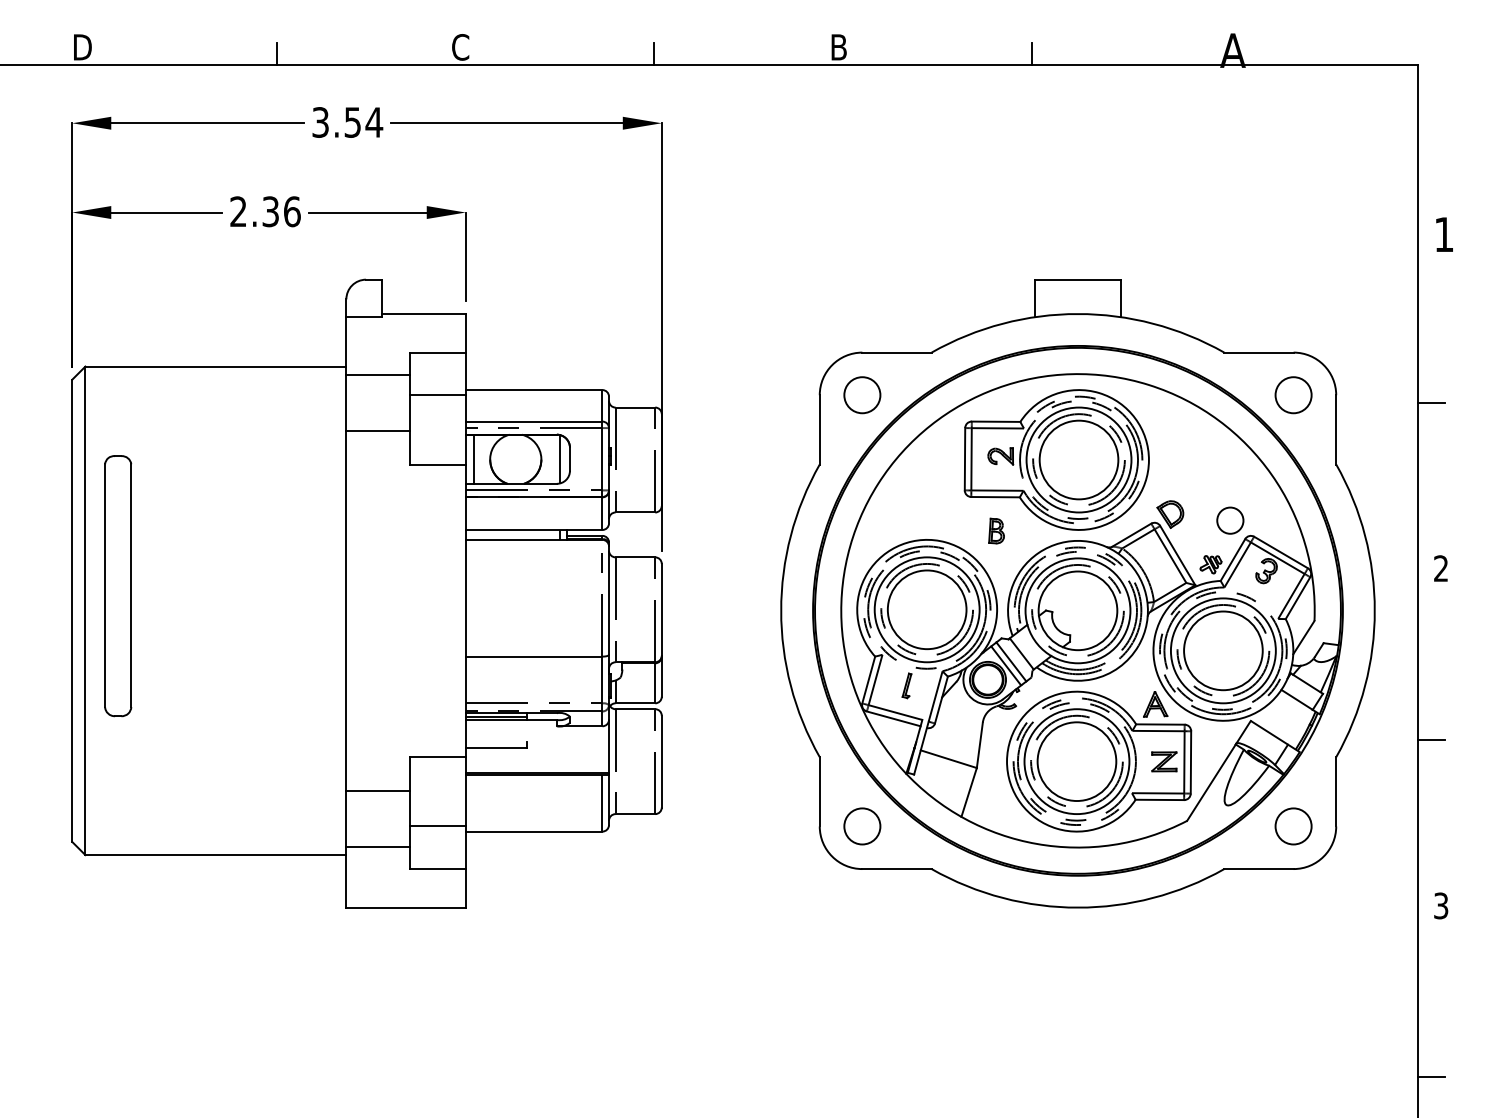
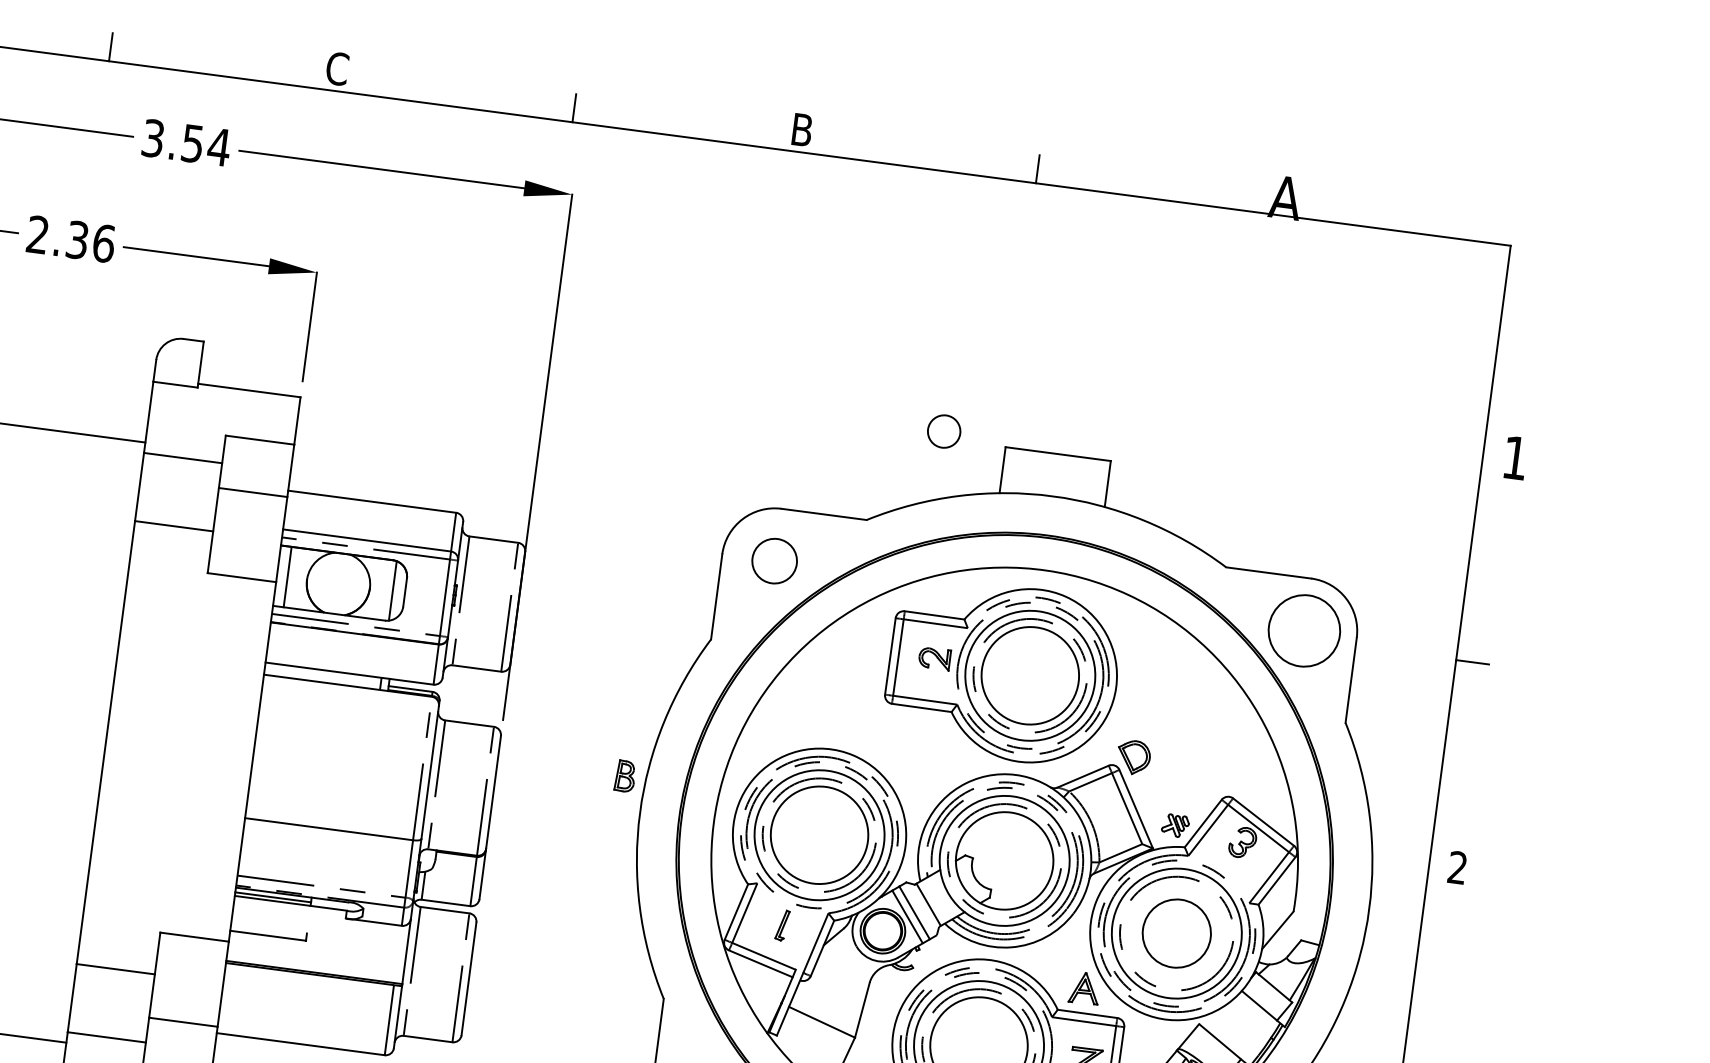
circle: (1293, 395) -> (1304, 631), size x1.6
circle: (1230, 520) -> (944, 431), moved
part: (996, 530) -> (625, 775), moved
circle: (1223, 650) -> (1177, 933), size x0.7

